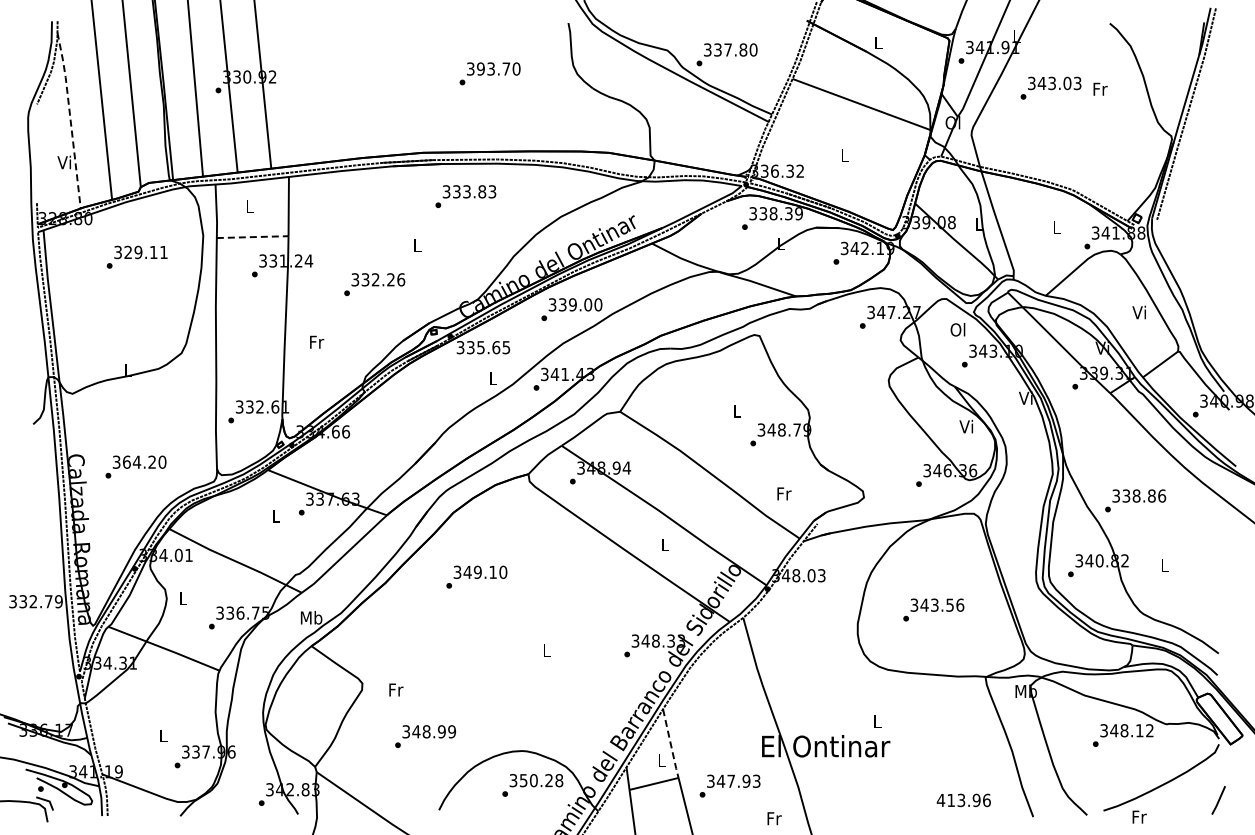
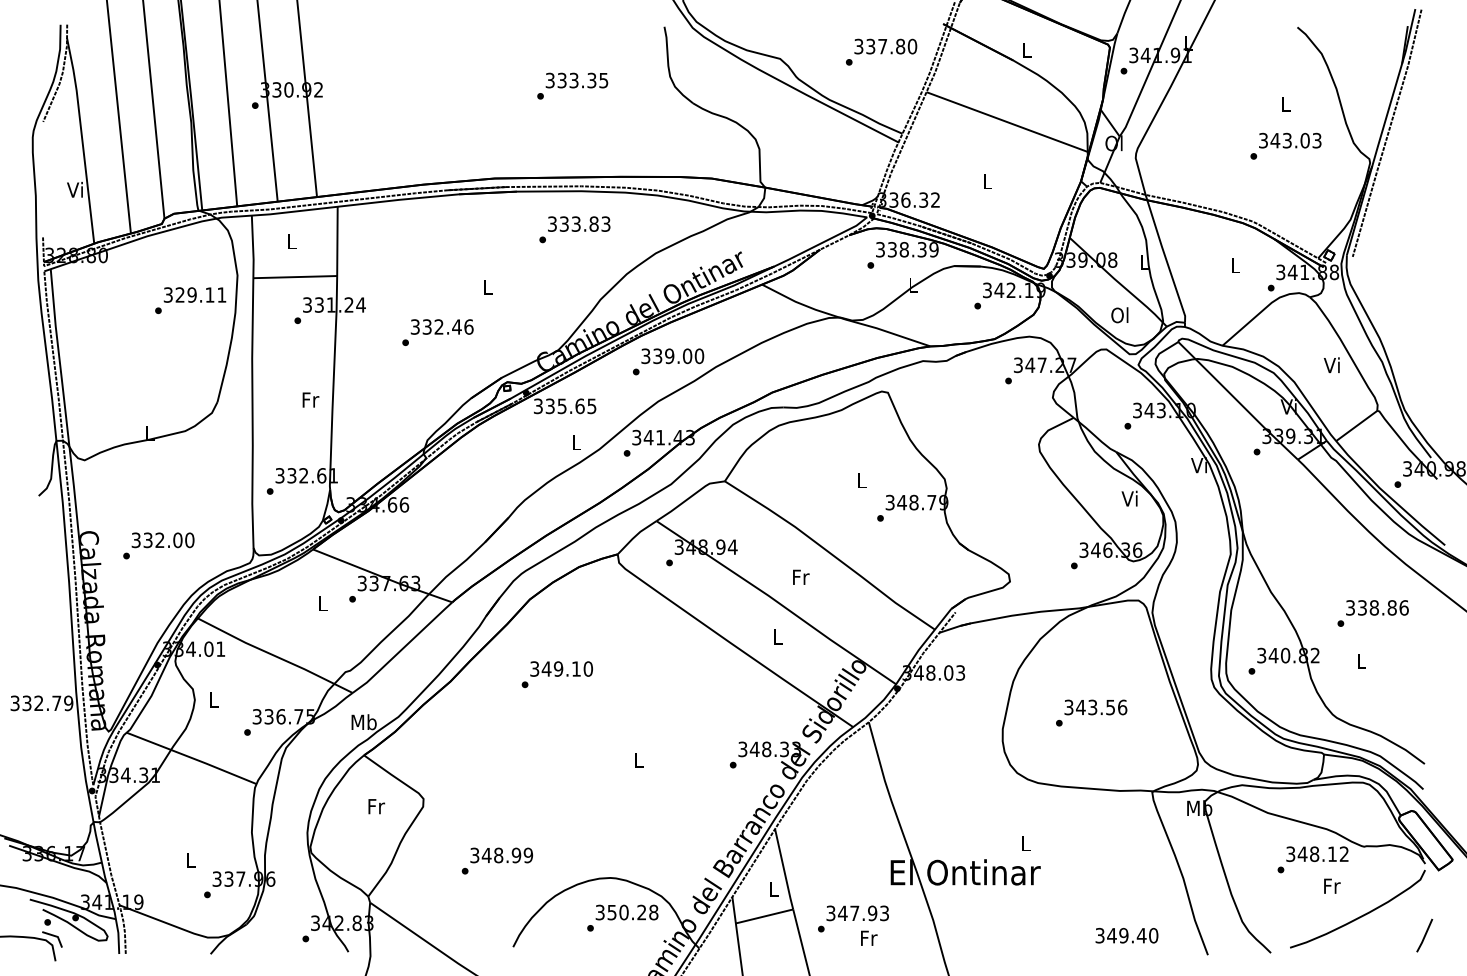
text: (726, 54) -> (880, 51), moved
text: (498, 68) -> (582, 79), 393.70 -> 333.35
text: (1050, 87) -> (1285, 145), moved
text: (1100, 88) -> (1286, 103), Fr -> L
line: (70, 119) -> (82, 139), dashed -> solid
text: (465, 196) -> (574, 229), moved
line: (252, 237) -> (295, 277), dashed -> solid
text: (136, 256) -> (189, 299), moved
text: (390, 279) -> (456, 326), 332.26 -> 332.46
text: (957, 329) -> (1119, 314), moved
text: (317, 341) -> (311, 399), moved
text: (139, 461) -> (162, 539), 364.20 -> 332.00
text: (784, 493) -> (801, 576), moved
text: (1135, 500) -> (1373, 613), moved
text: (396, 689) -> (376, 806), moved
line: (670, 744) -> (783, 870), dashed -> solid
text: (963, 800) -> (1126, 935), 413.96 -> 349.40
text: (1139, 816) -> (1332, 885), moved
text: (774, 818) -> (869, 938), moved

